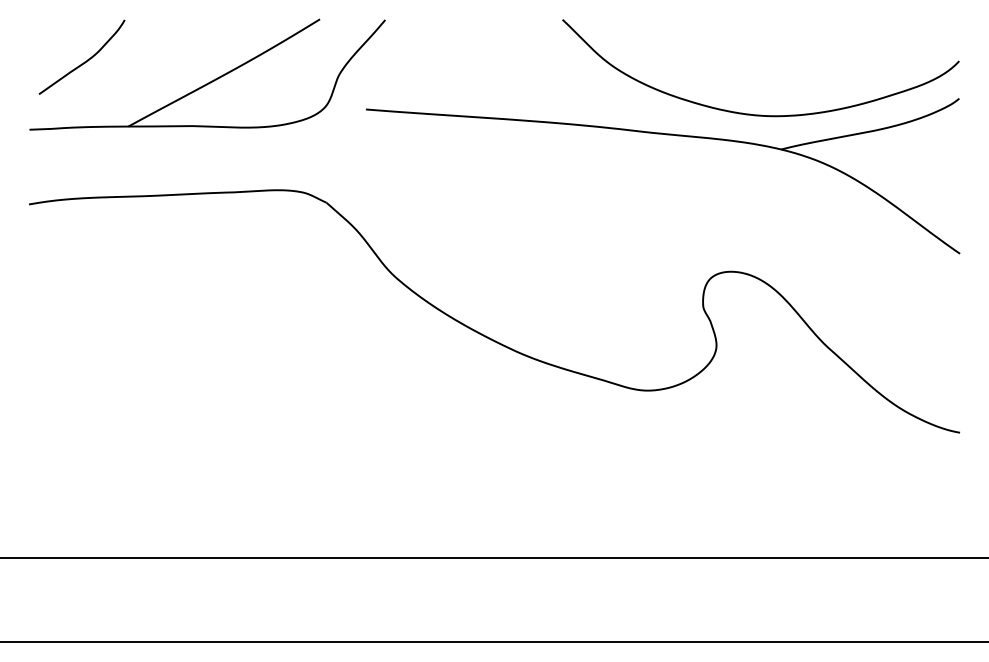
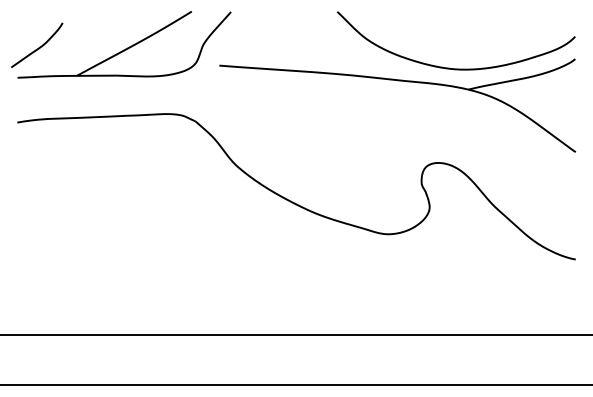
curve: (86, 59) -> (39, 46), moved

